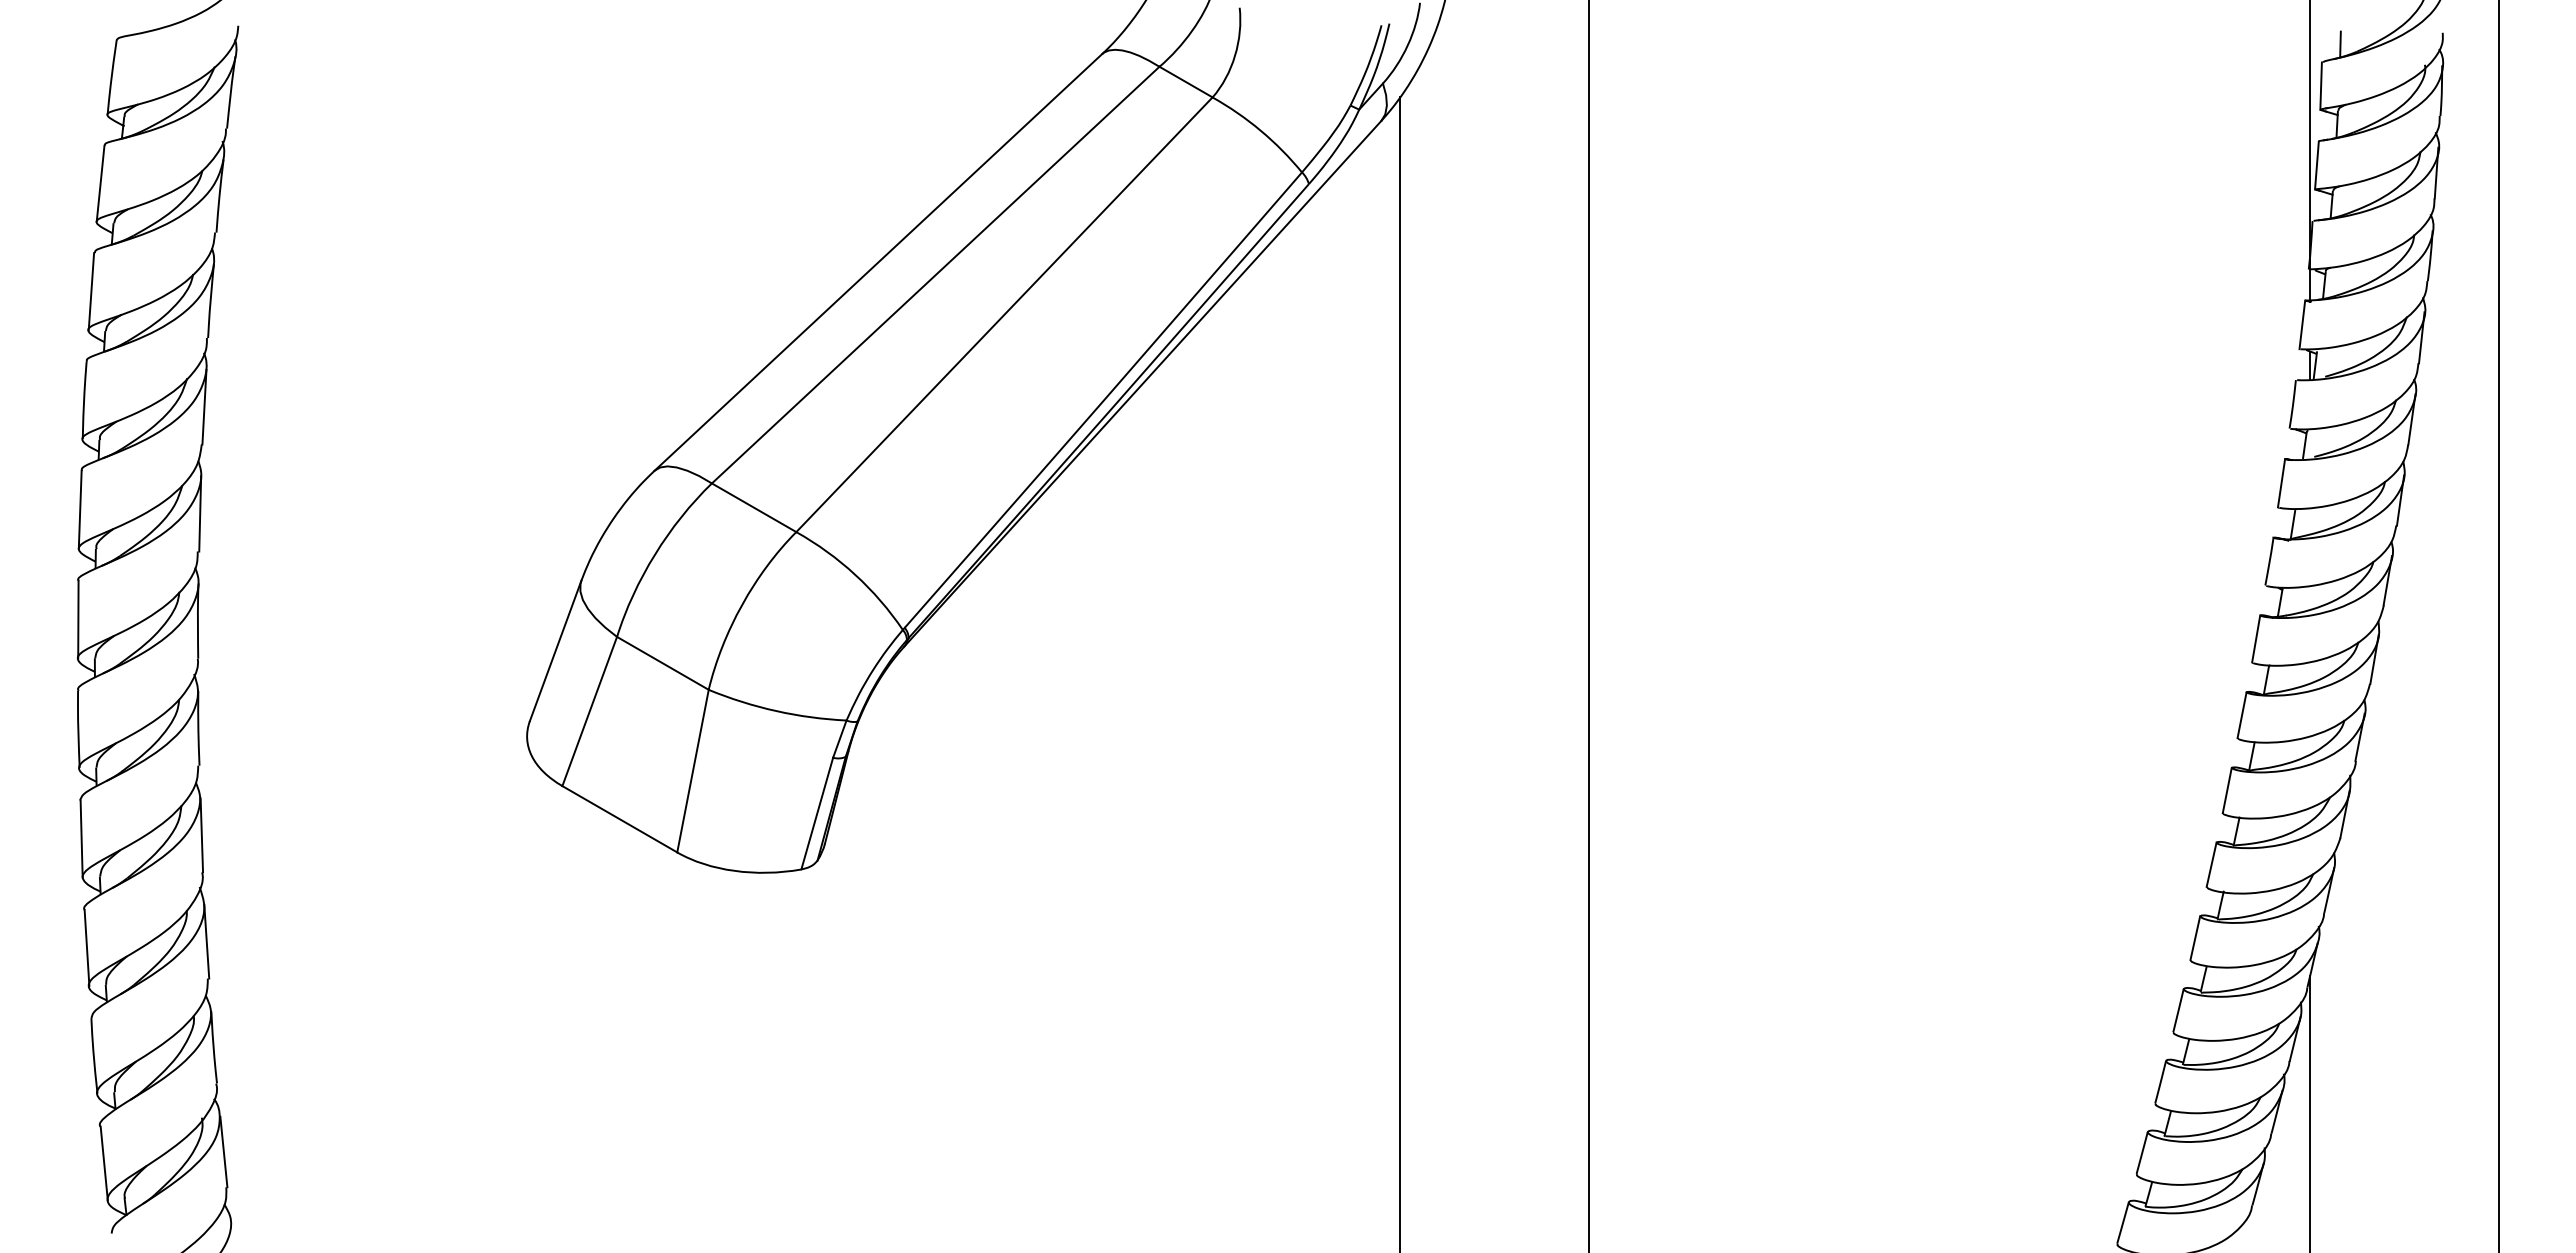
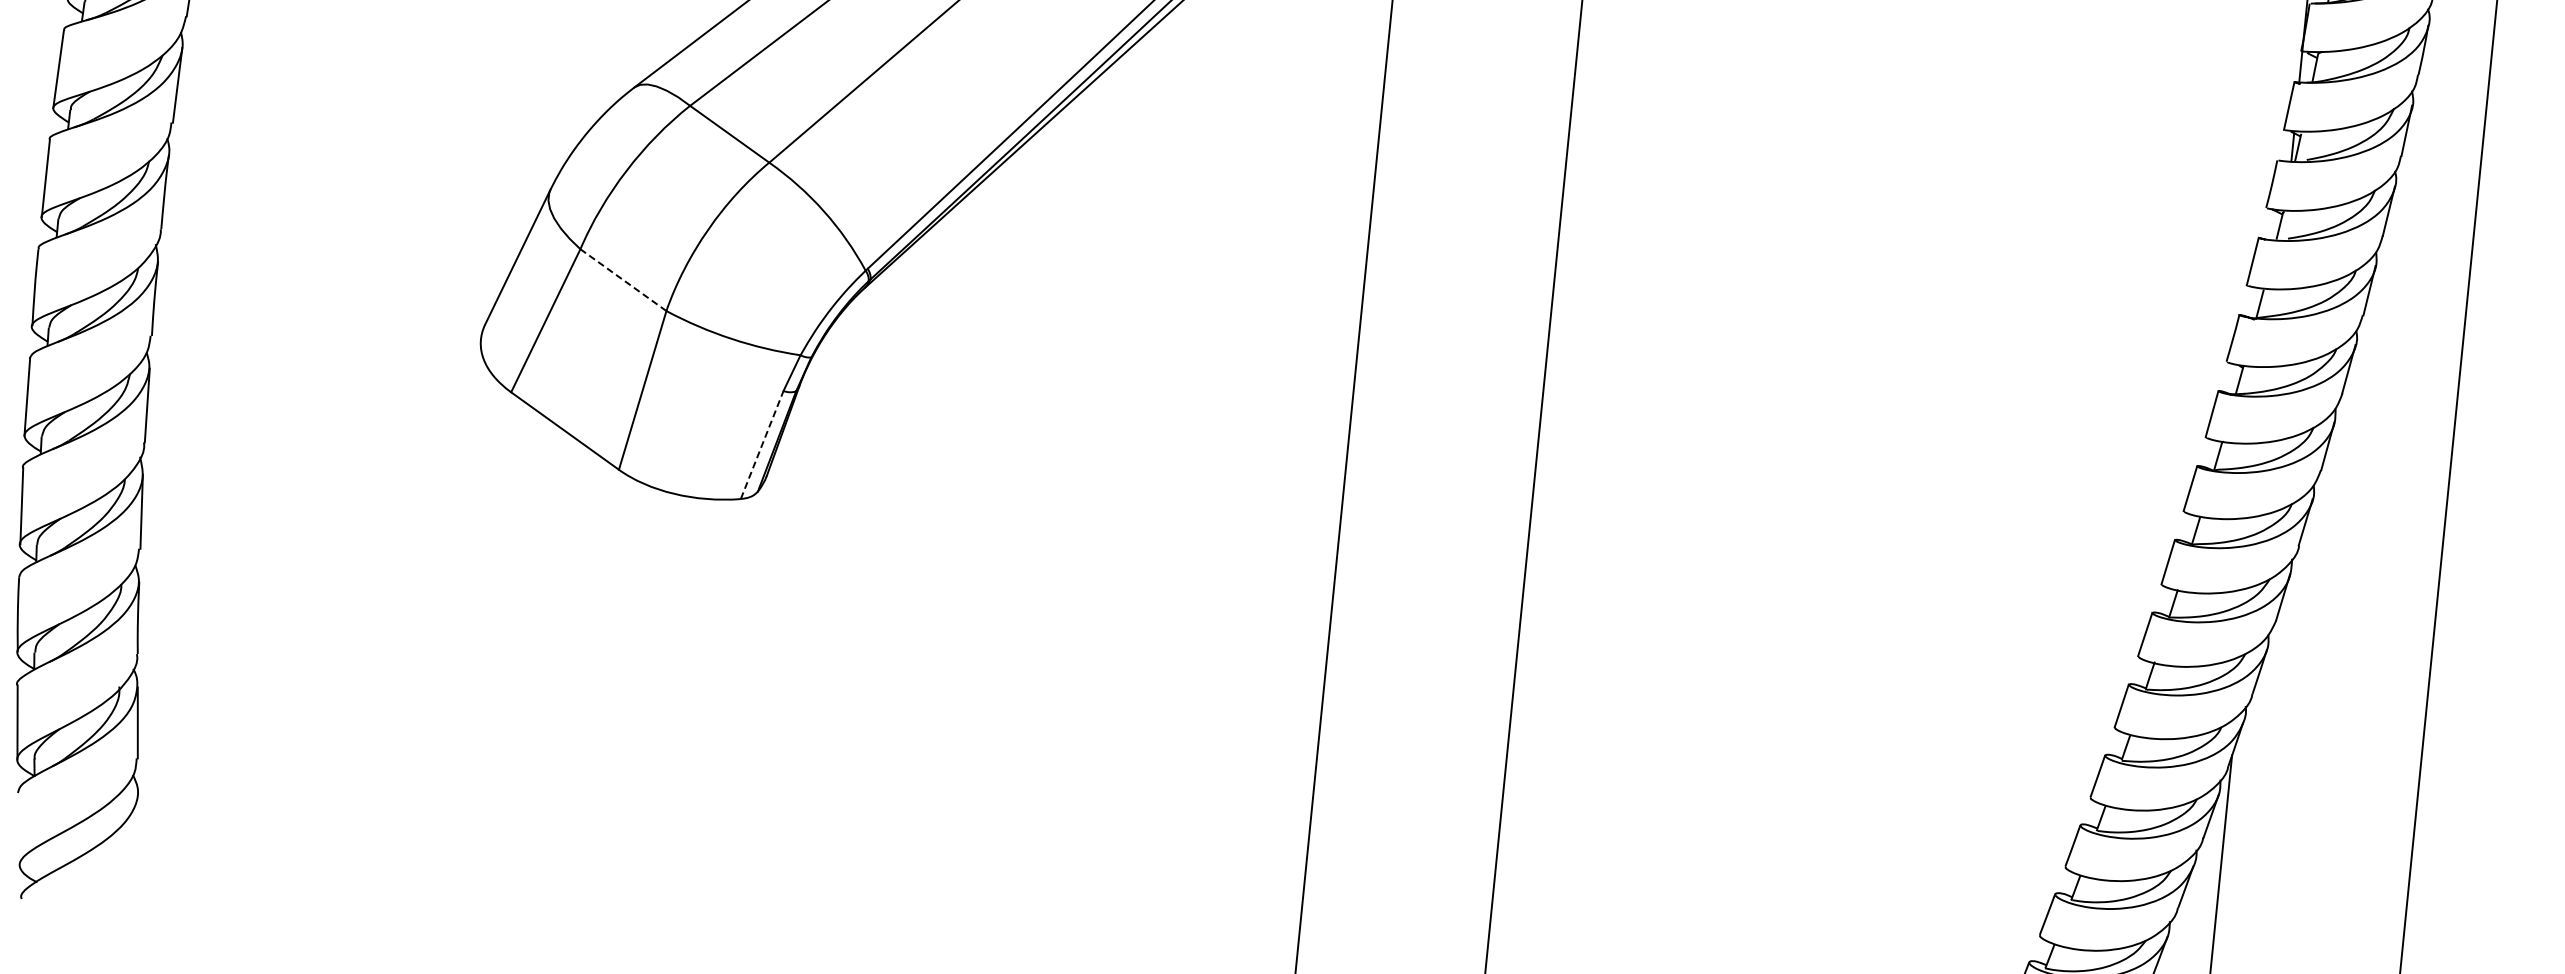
line: (662, 663) -> (623, 280), solid -> dashed
line: (817, 813) -> (762, 444), solid -> dashed

